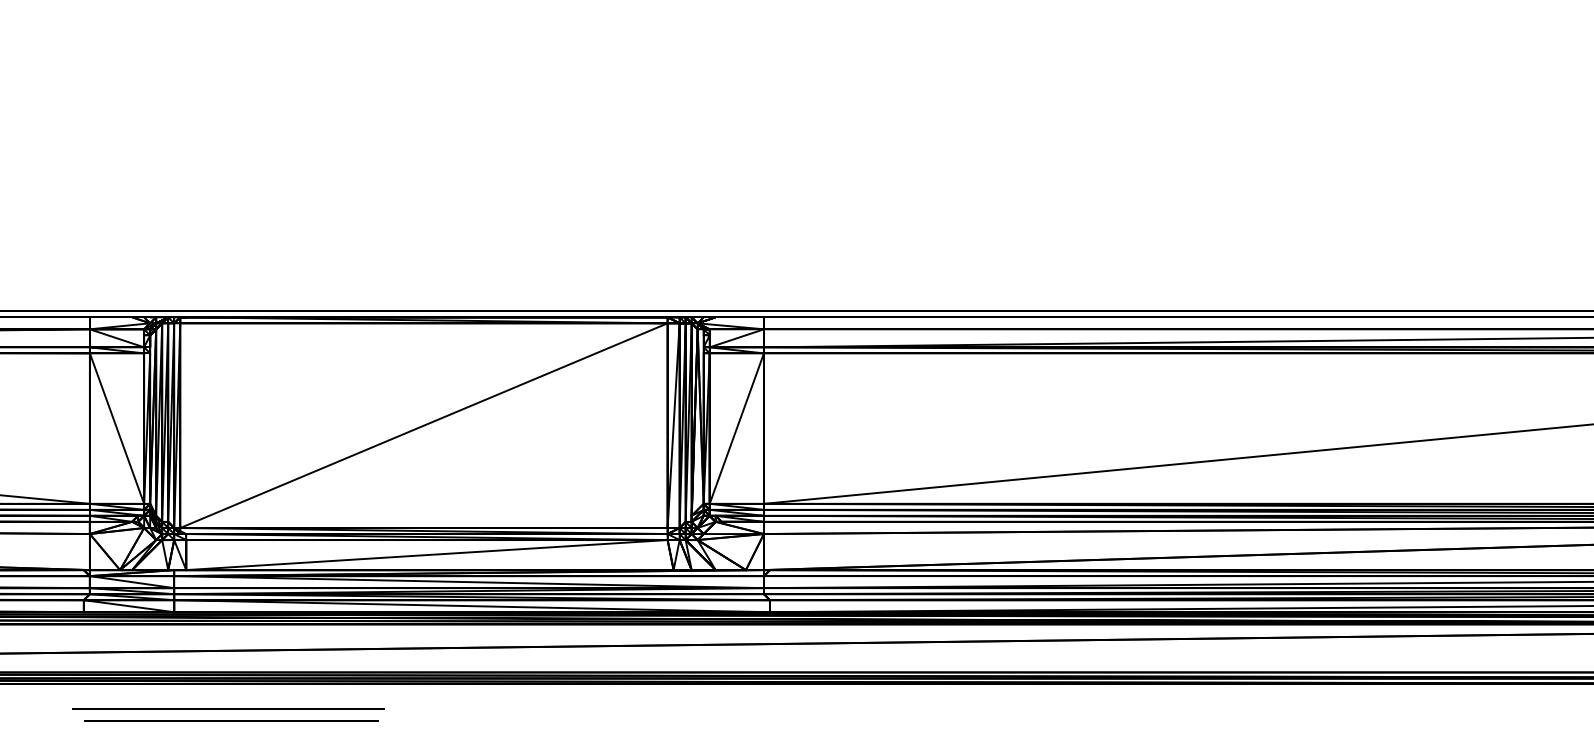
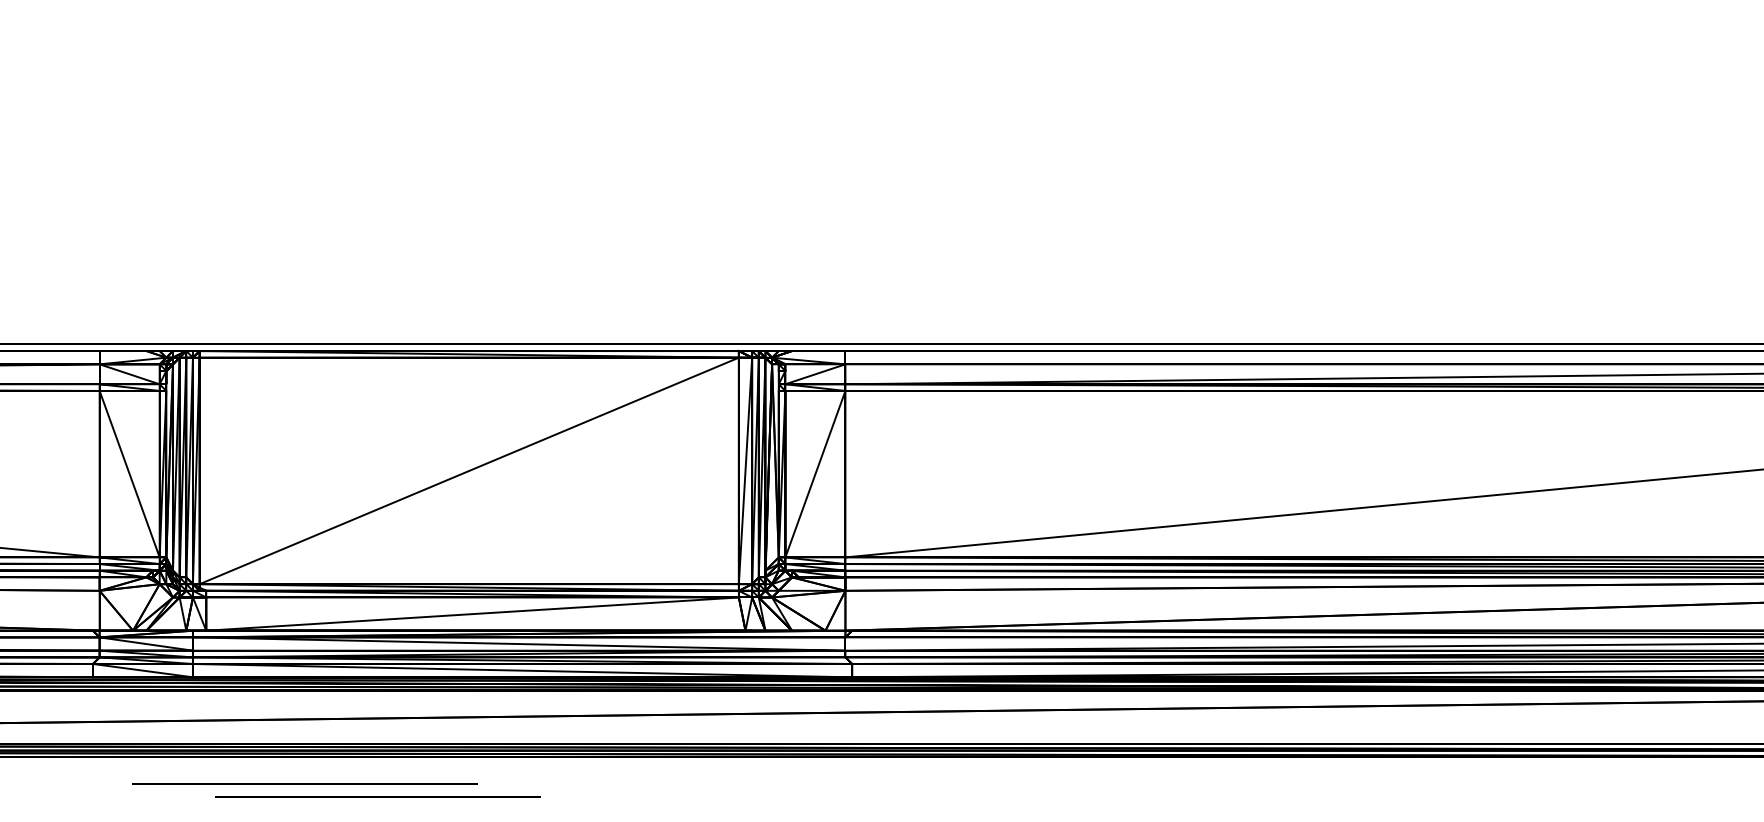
line: (228, 708) -> (305, 783), moved
line: (231, 720) -> (378, 797), moved

